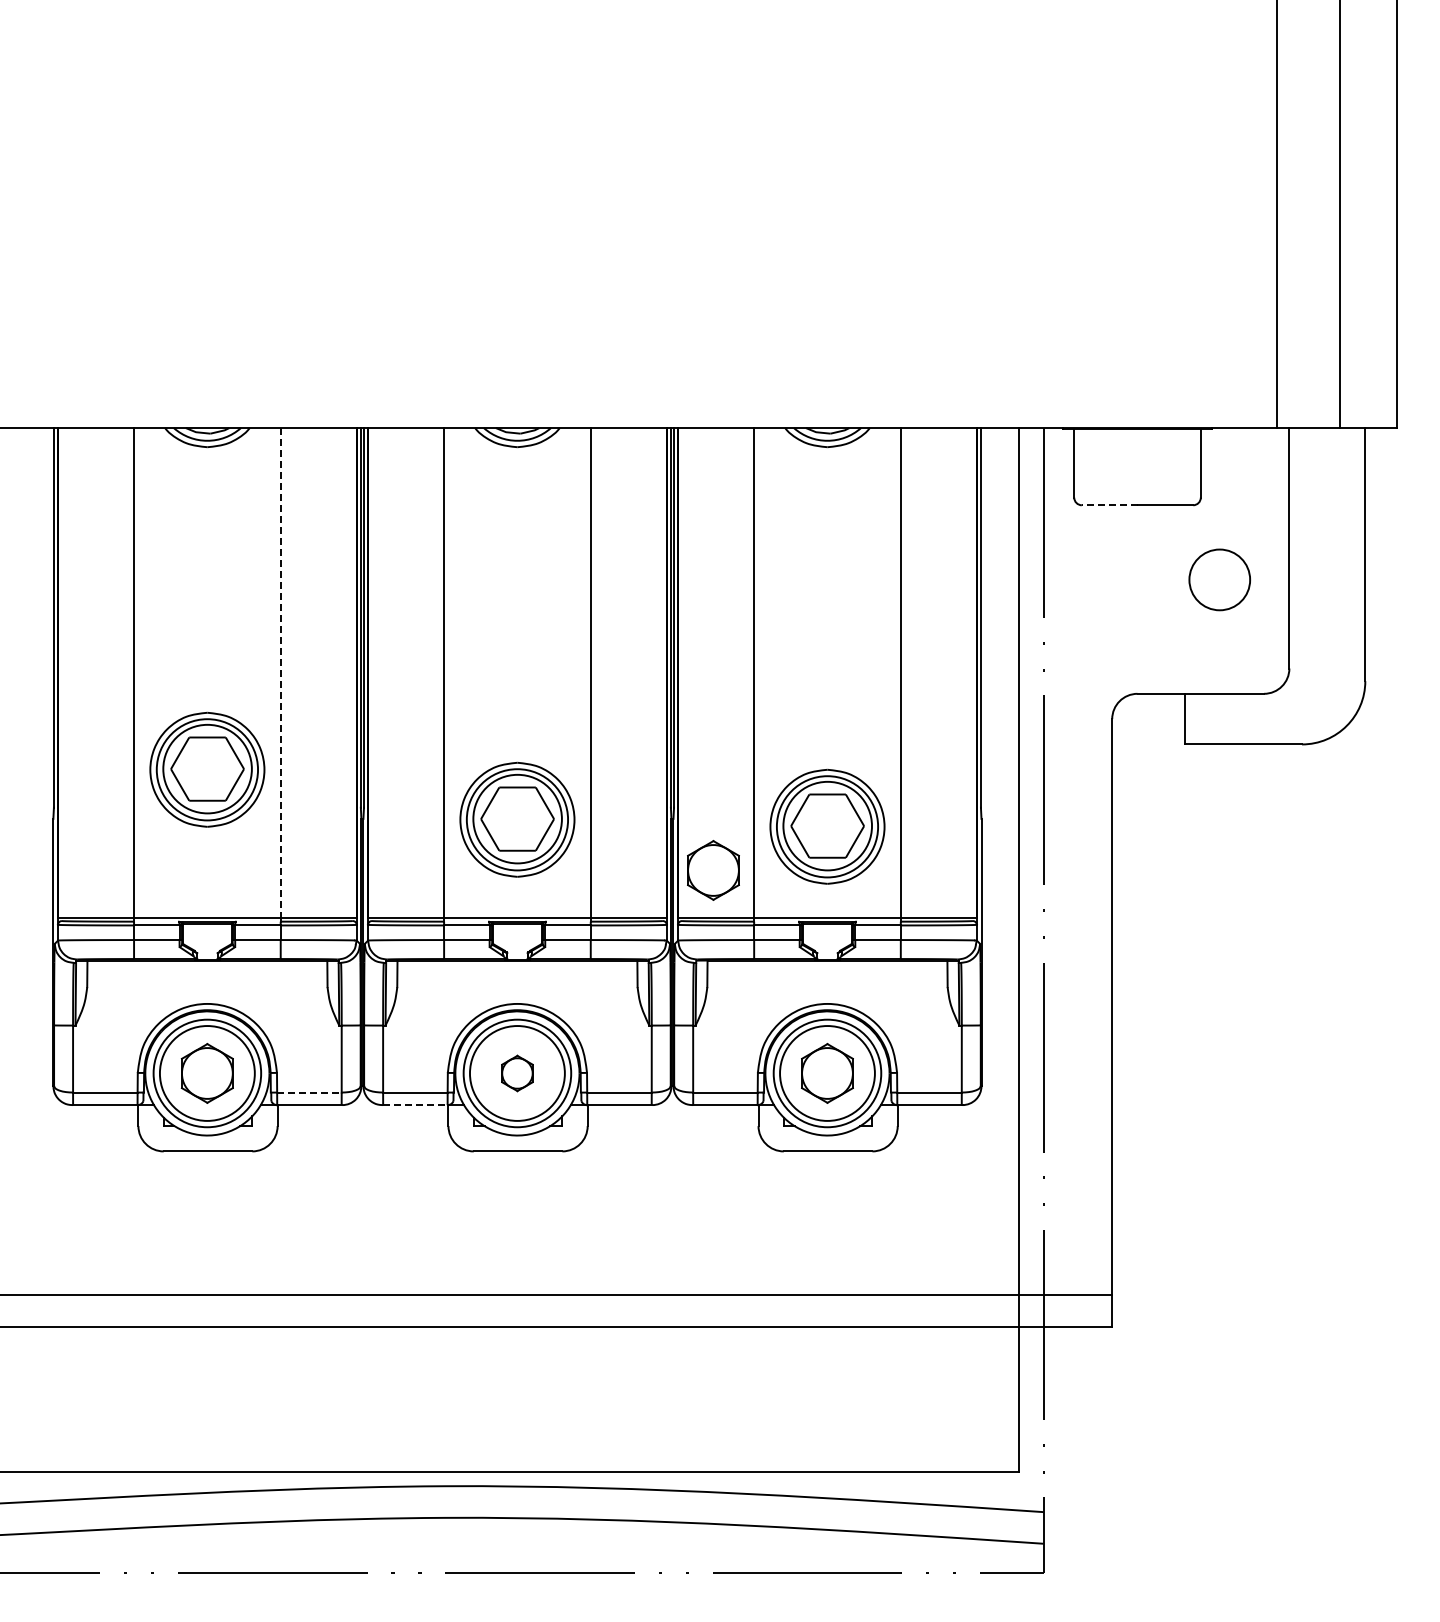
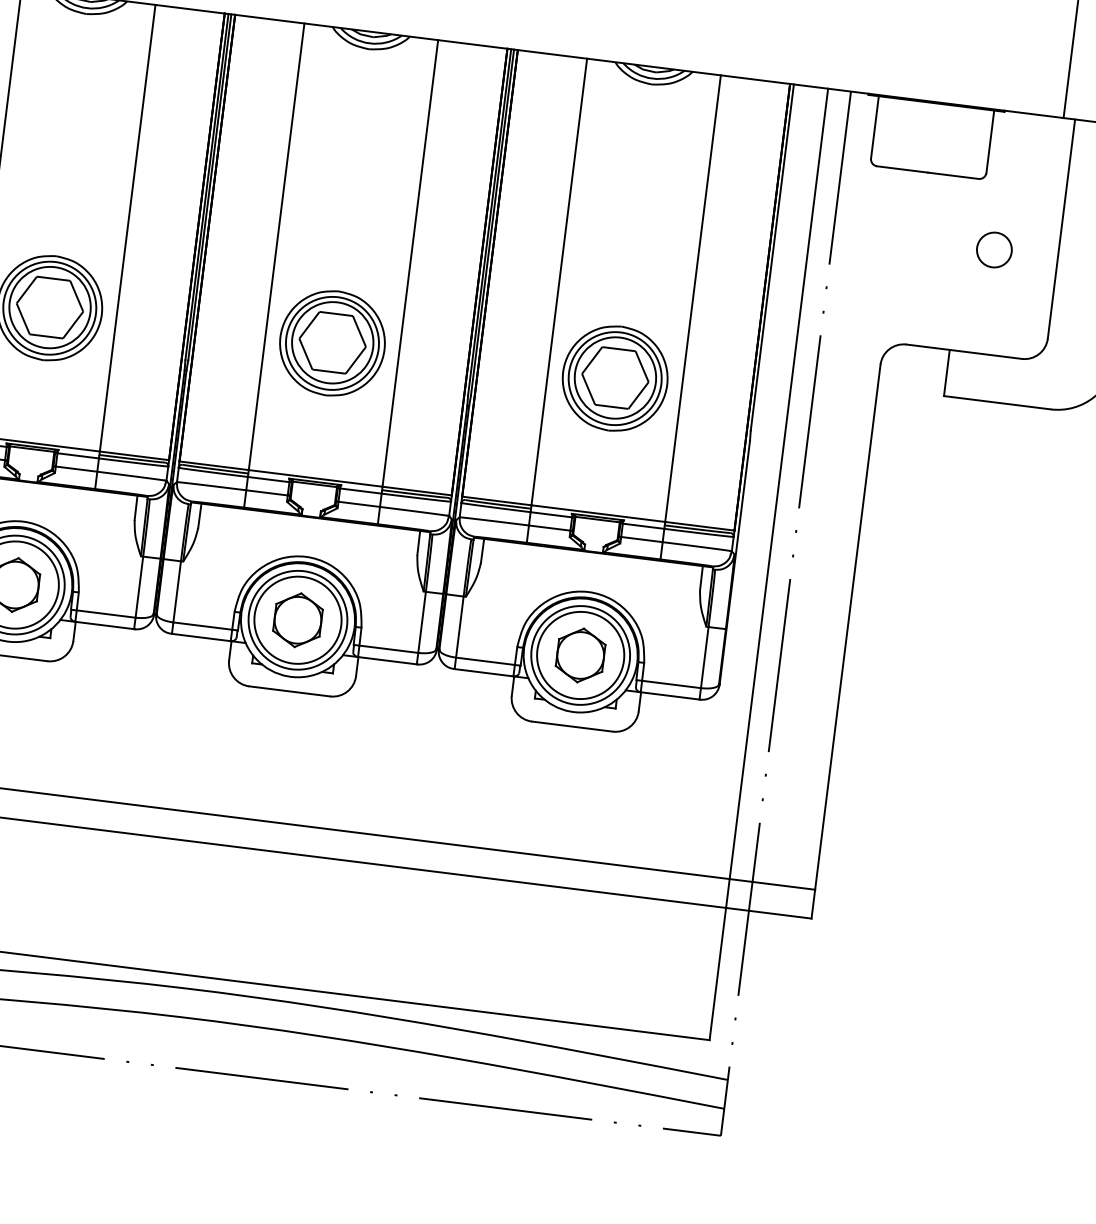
line: (1109, 505) -> (902, 169), dashed -> solid
circle: (1219, 579) -> (994, 249), size x0.62
line: (280, 672) -> (127, 227), dashed -> solid
part: (517, 819) -> (332, 343), moved
part: (827, 826) -> (615, 378), moved
part: (713, 870) -> (499, 457), removed
part: (517, 1073) -> (298, 620), size x1.67
line: (309, 1092) -> (106, 614), dashed -> solid
line: (415, 1105) -> (201, 637), dashed -> solid

